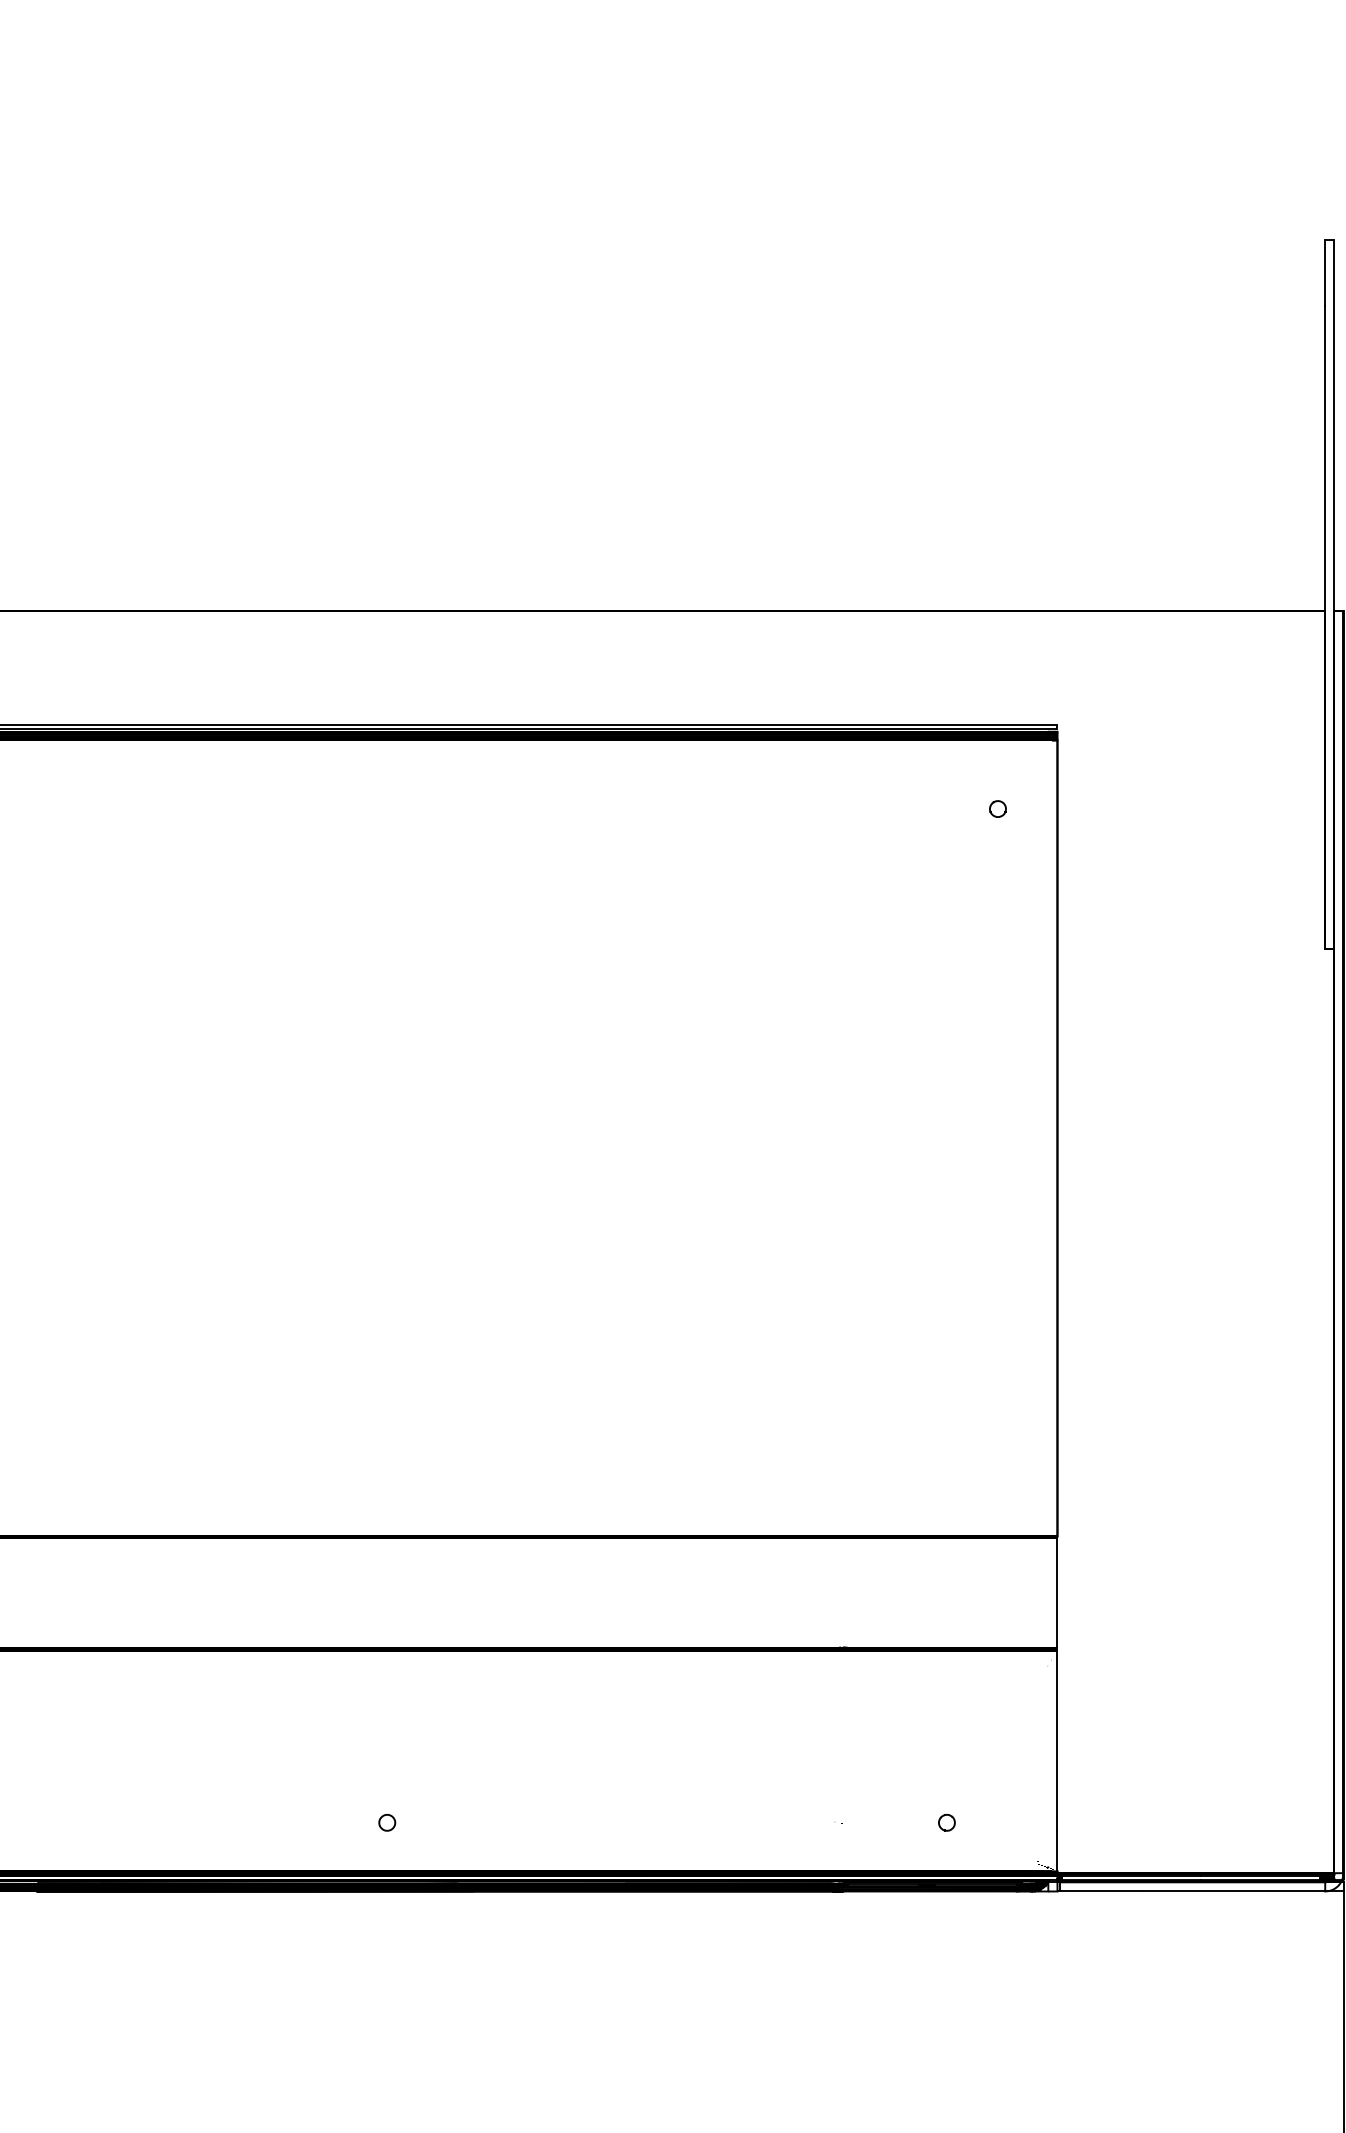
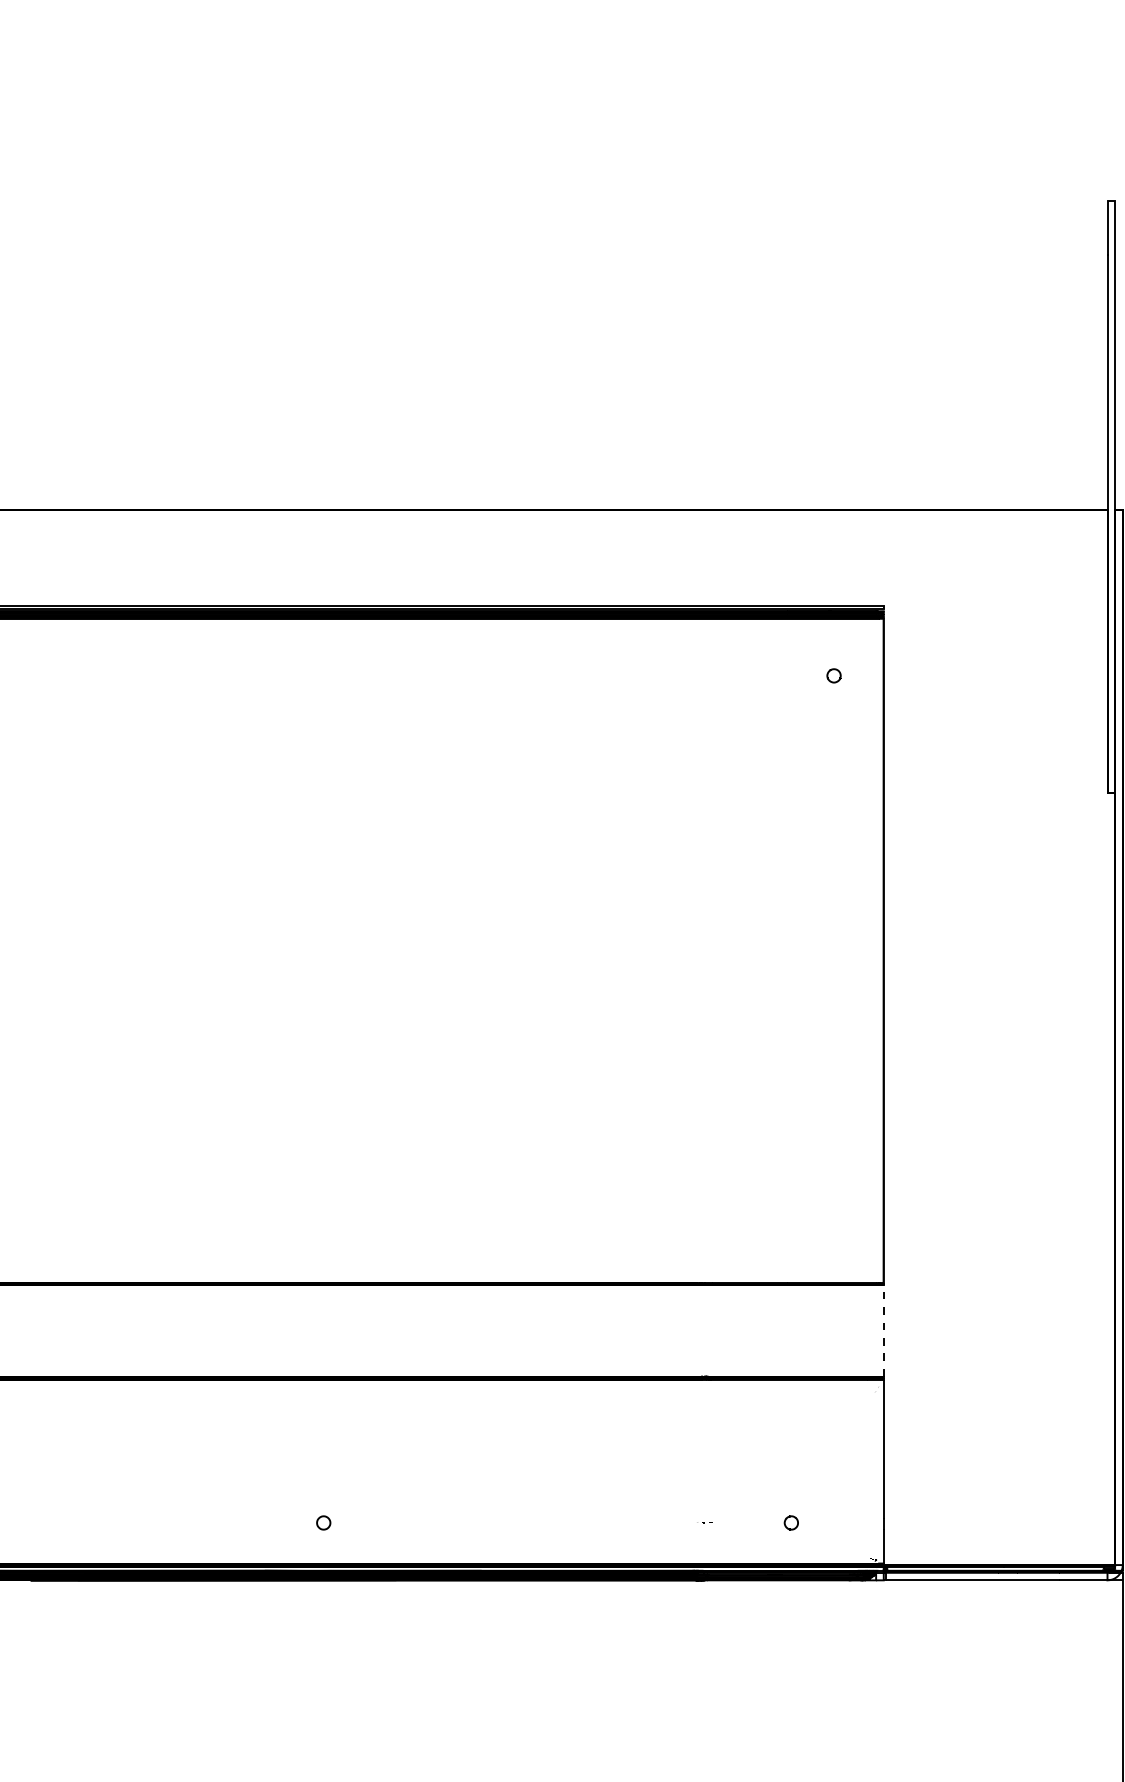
line: (1057, 1592) -> (883, 1330), solid -> dashed

